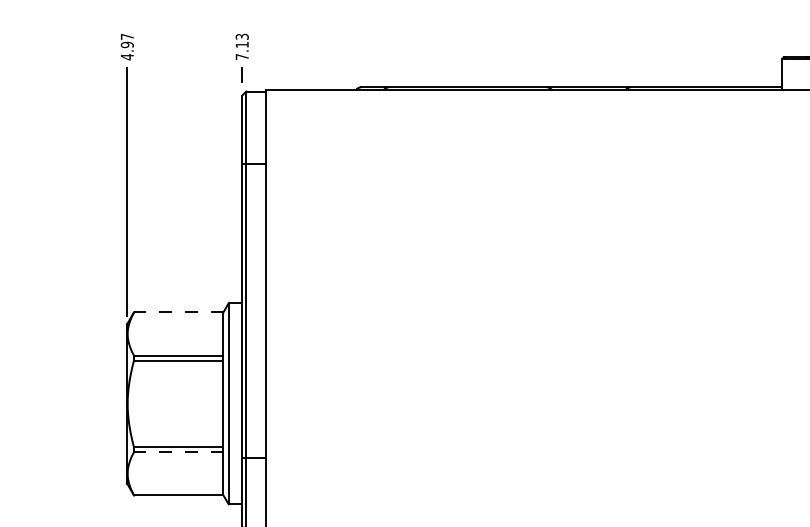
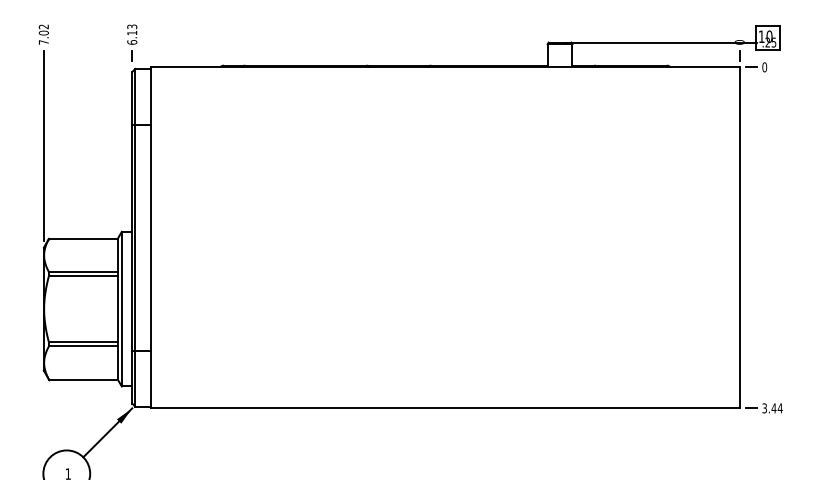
text: (126, 46) -> (43, 34), 4.97 -> 7.02
text: (242, 57) -> (132, 42), 7.13 -> 6.13
line: (177, 311) -> (82, 238), dashed -> solid
line: (177, 452) -> (82, 346), dashed -> solid

